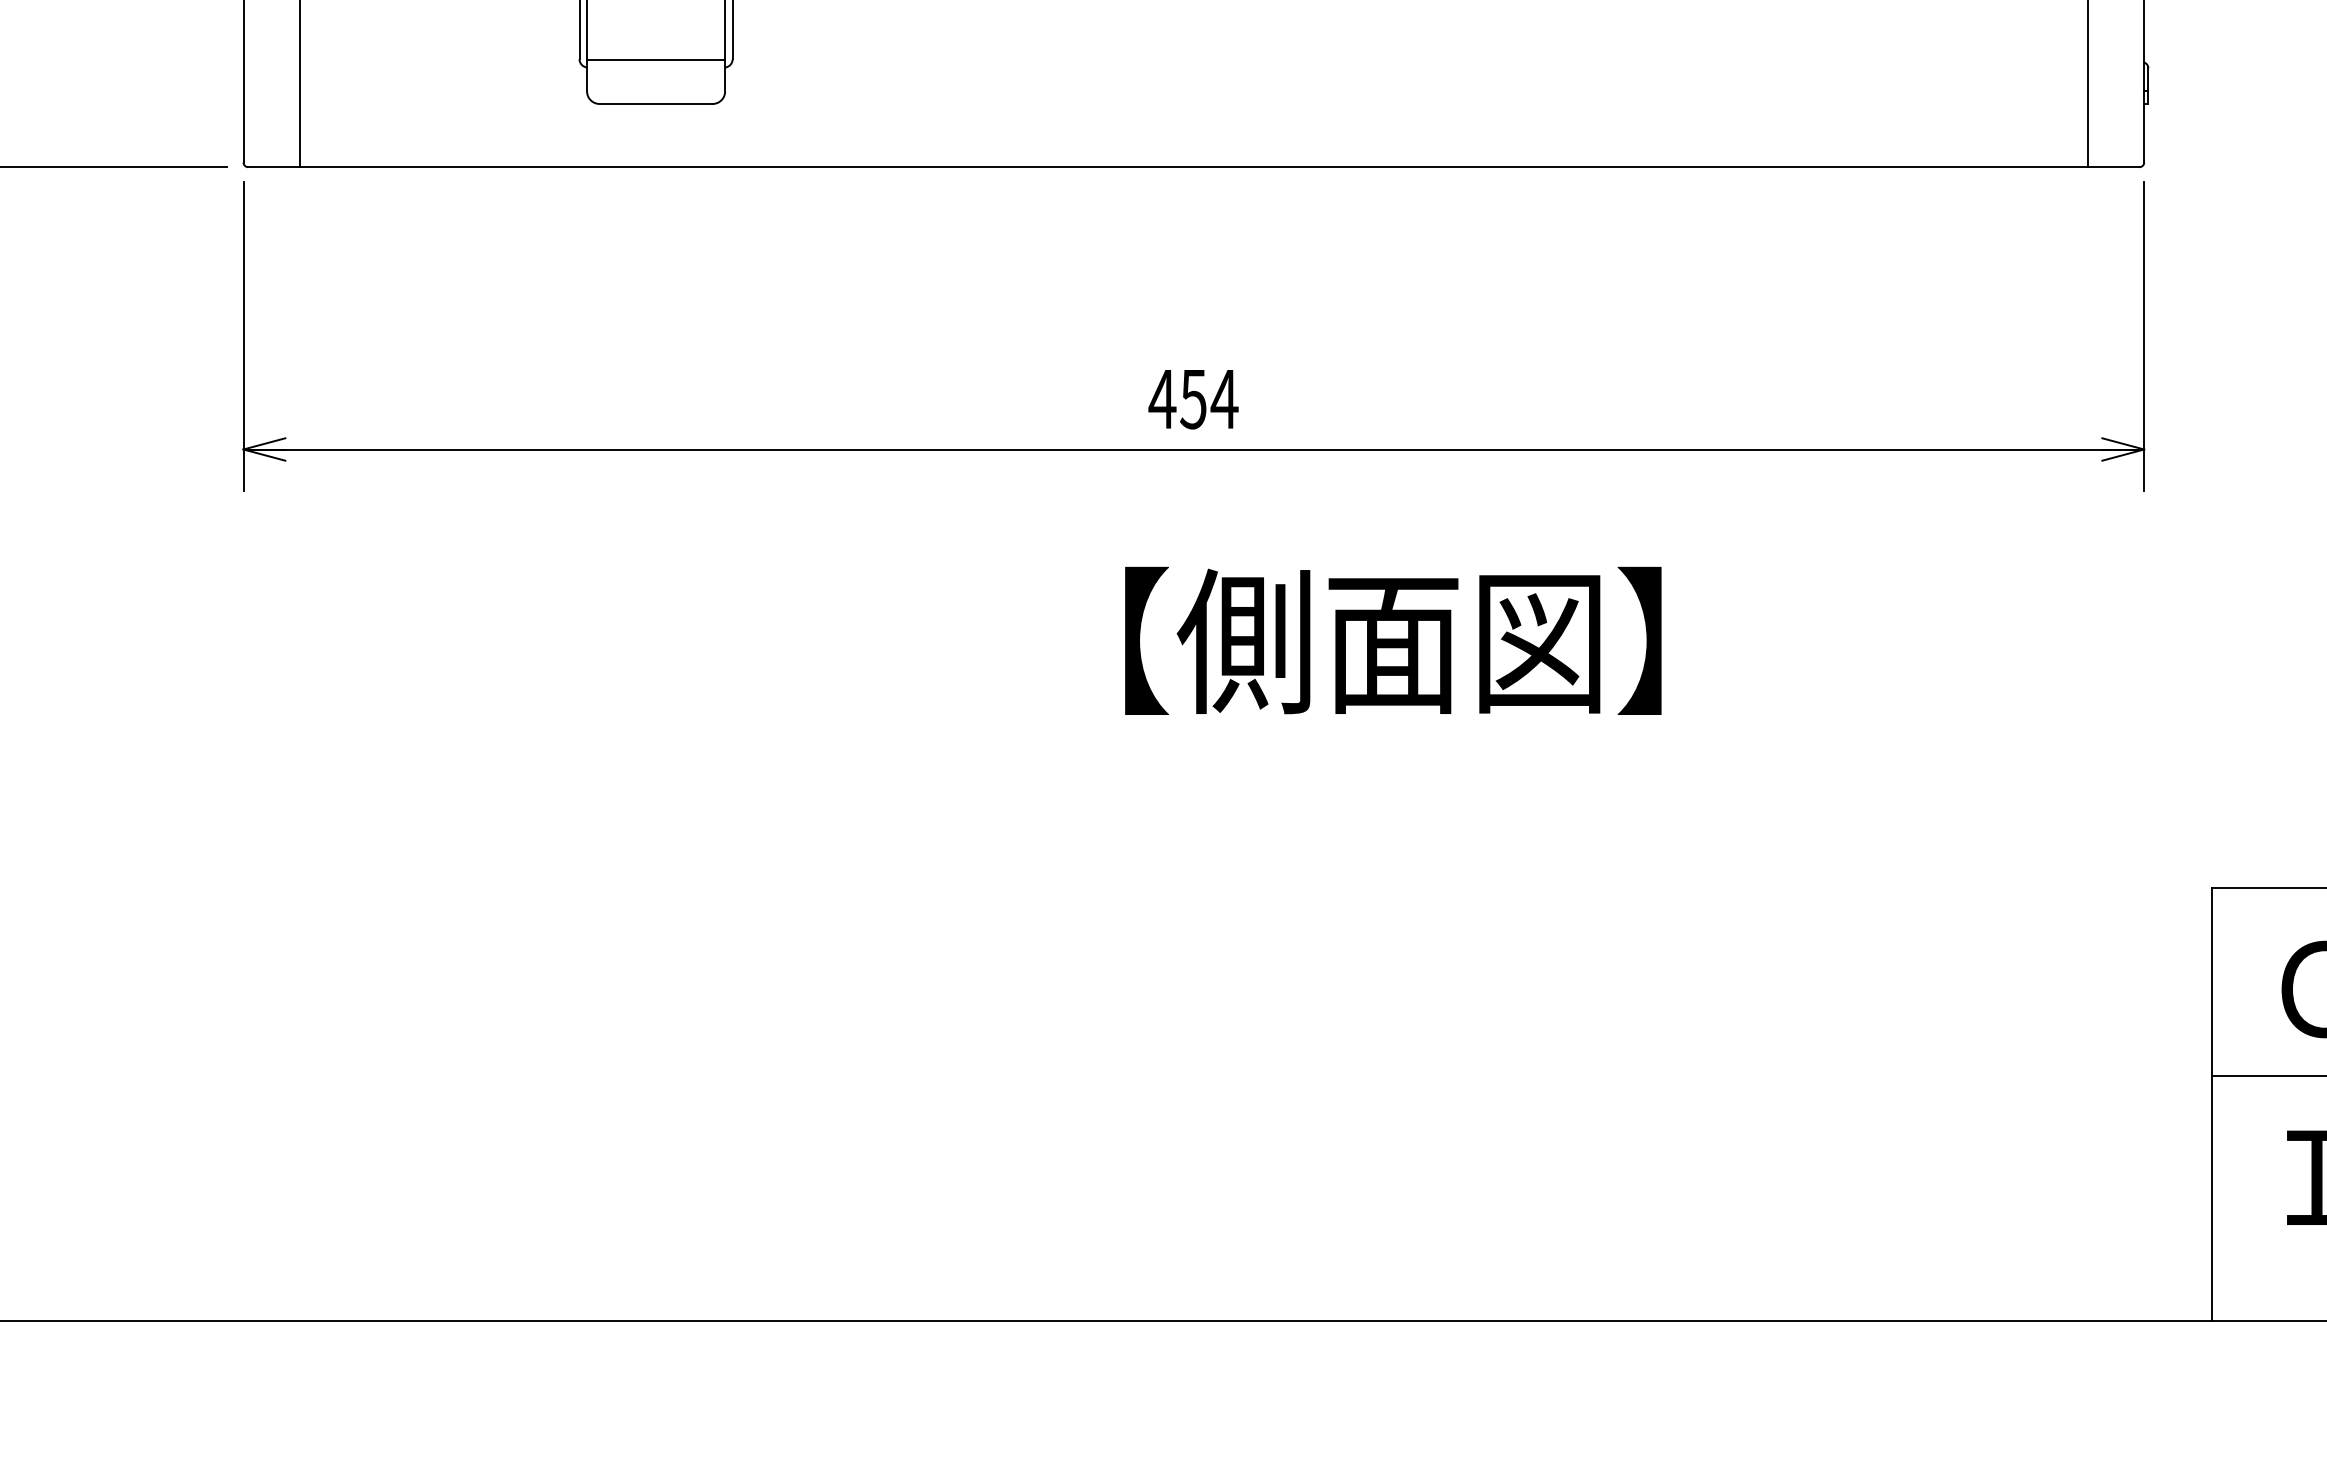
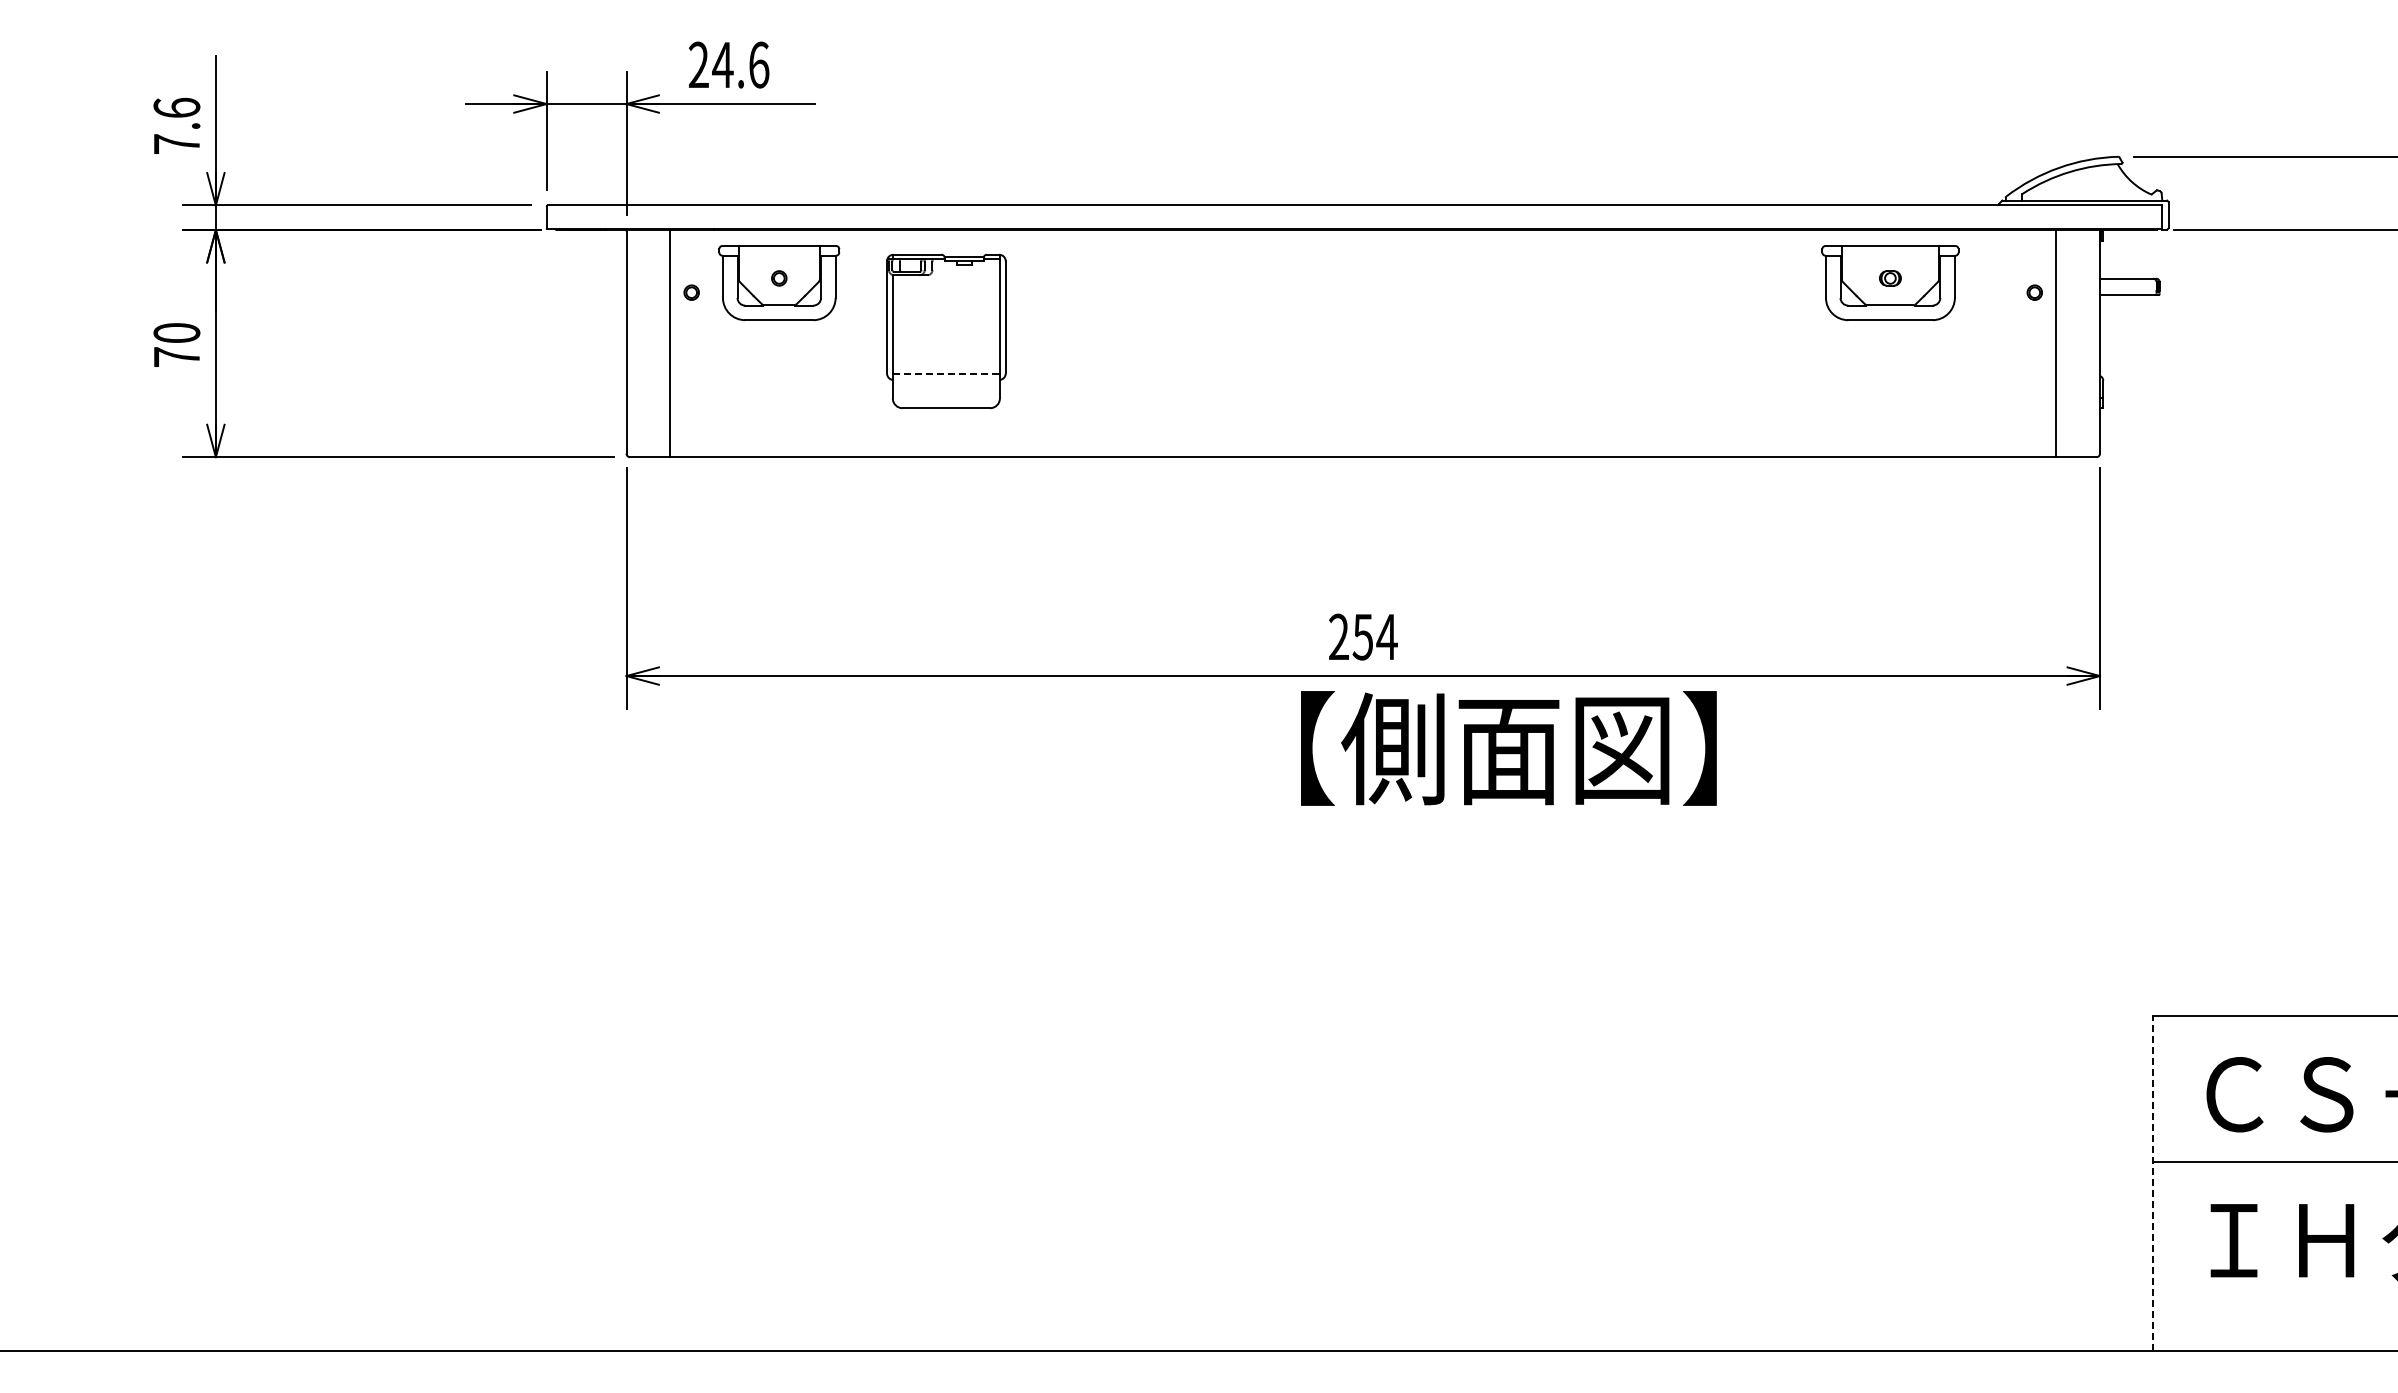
line: (656, 60) -> (946, 374), solid -> dashed
text: (1161, 398) -> (1338, 636), 454 -> 254
text: (1392, 640) -> (1508, 748), moved
line: (2211, 1104) -> (2152, 1183), solid -> dashed

